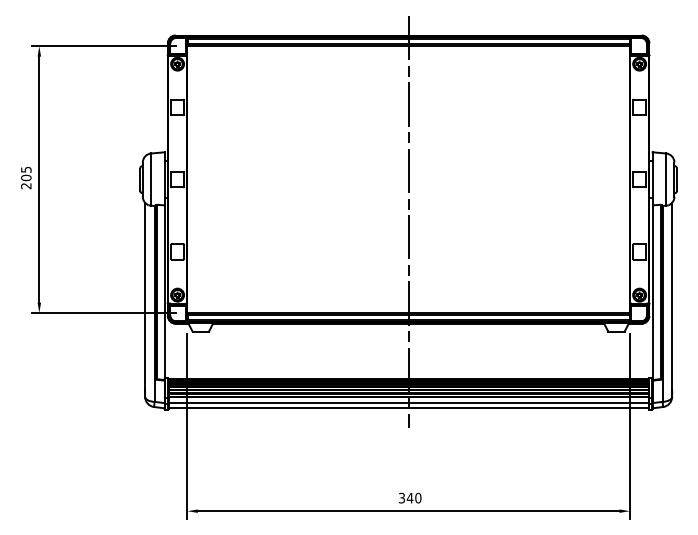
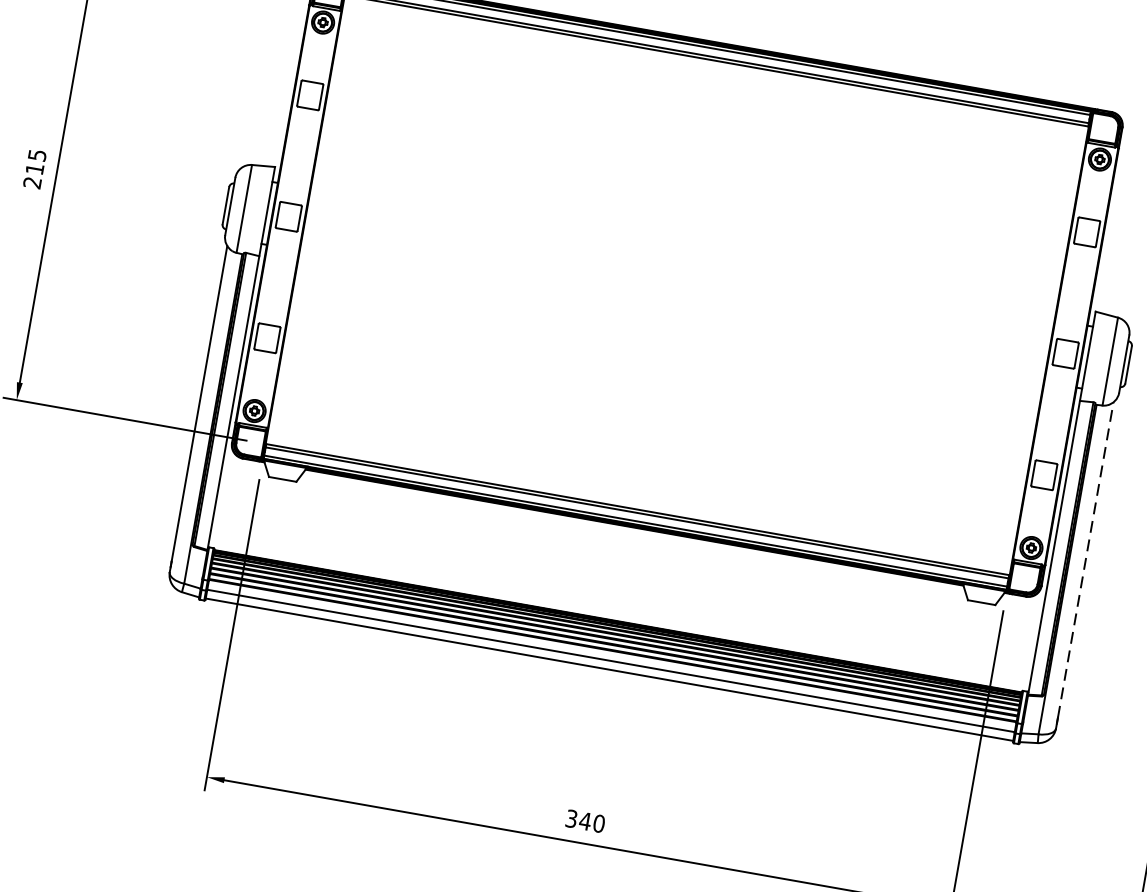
text: (26, 177) -> (35, 168), 205 -> 215
line: (408, 221) -> (664, 355), removed
line: (672, 296) -> (1086, 560), solid -> dashed

